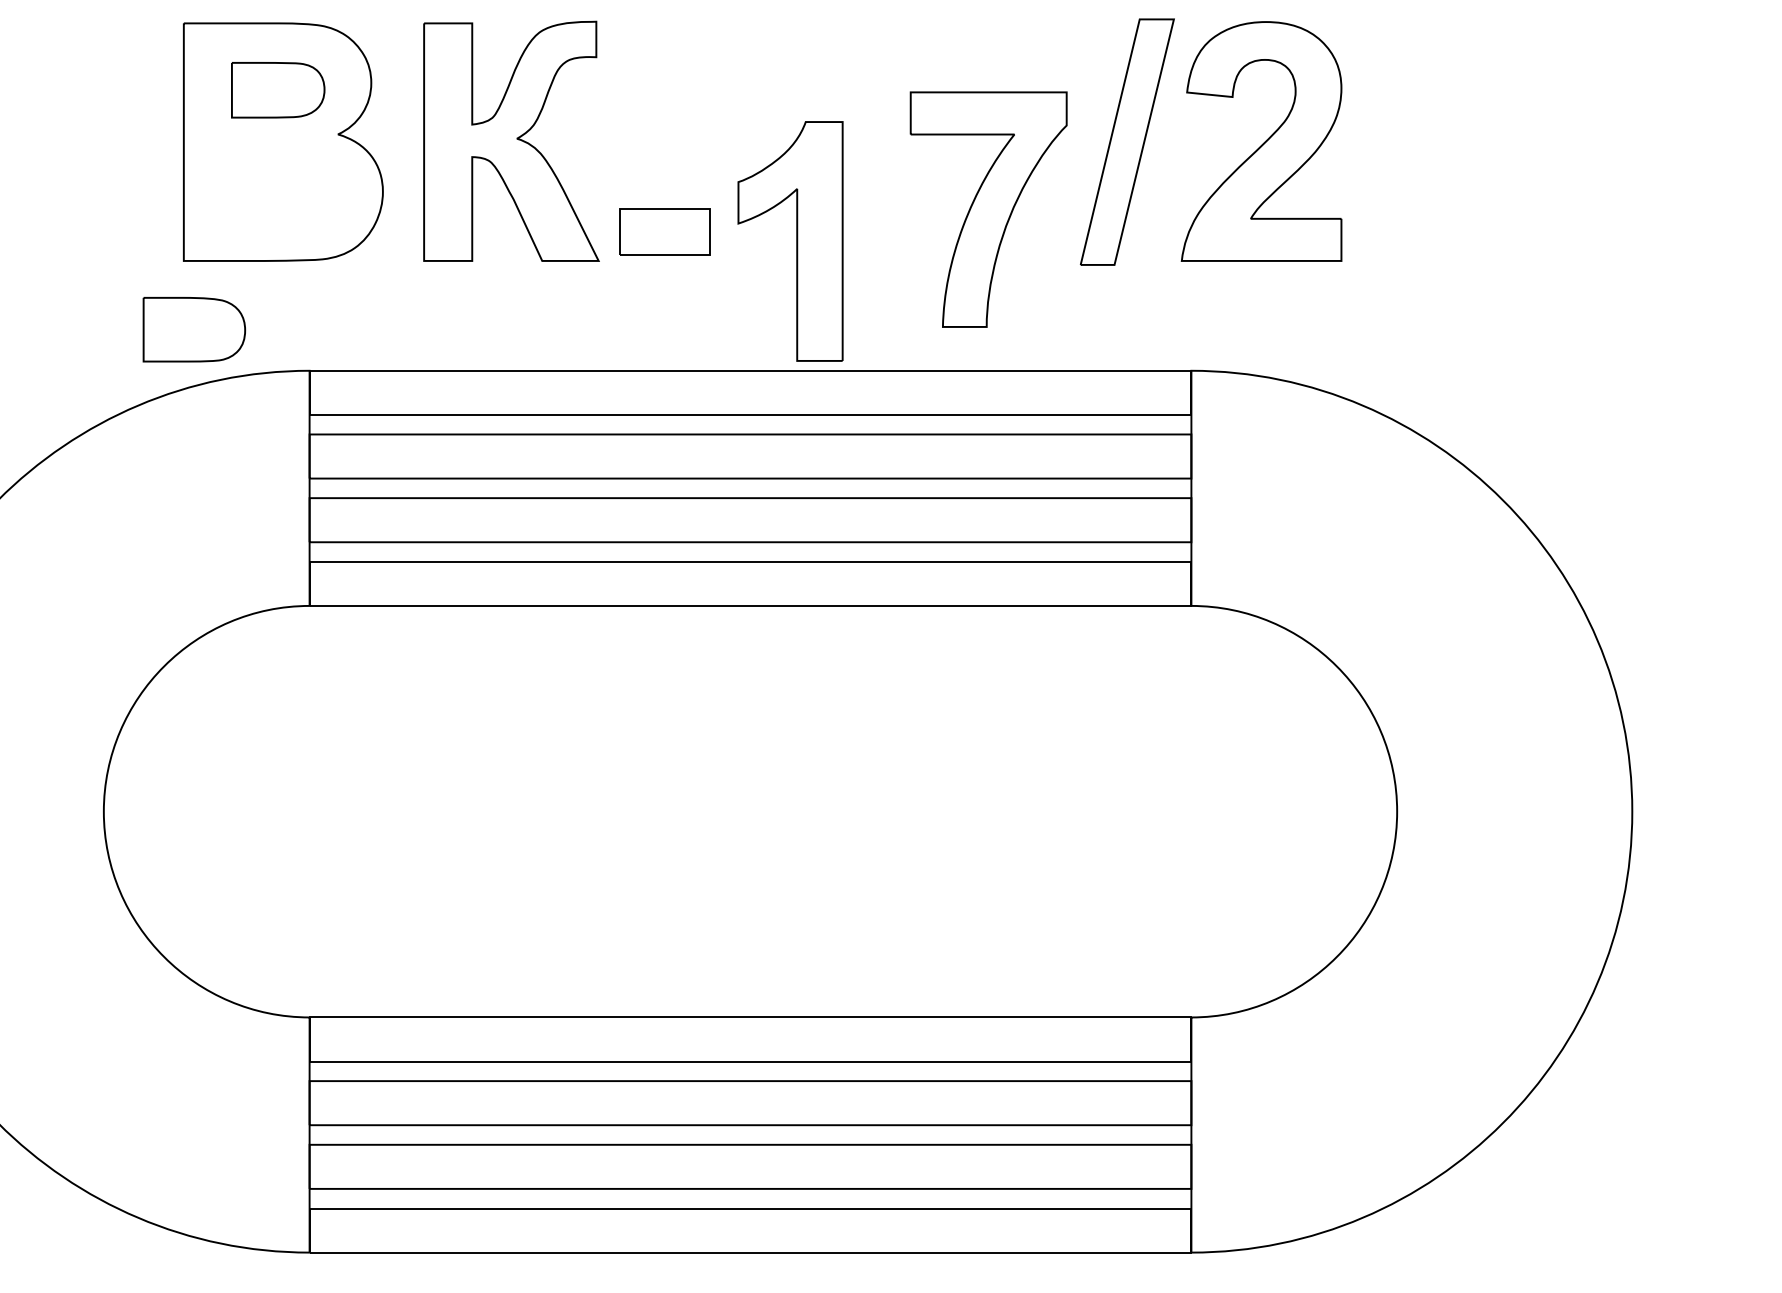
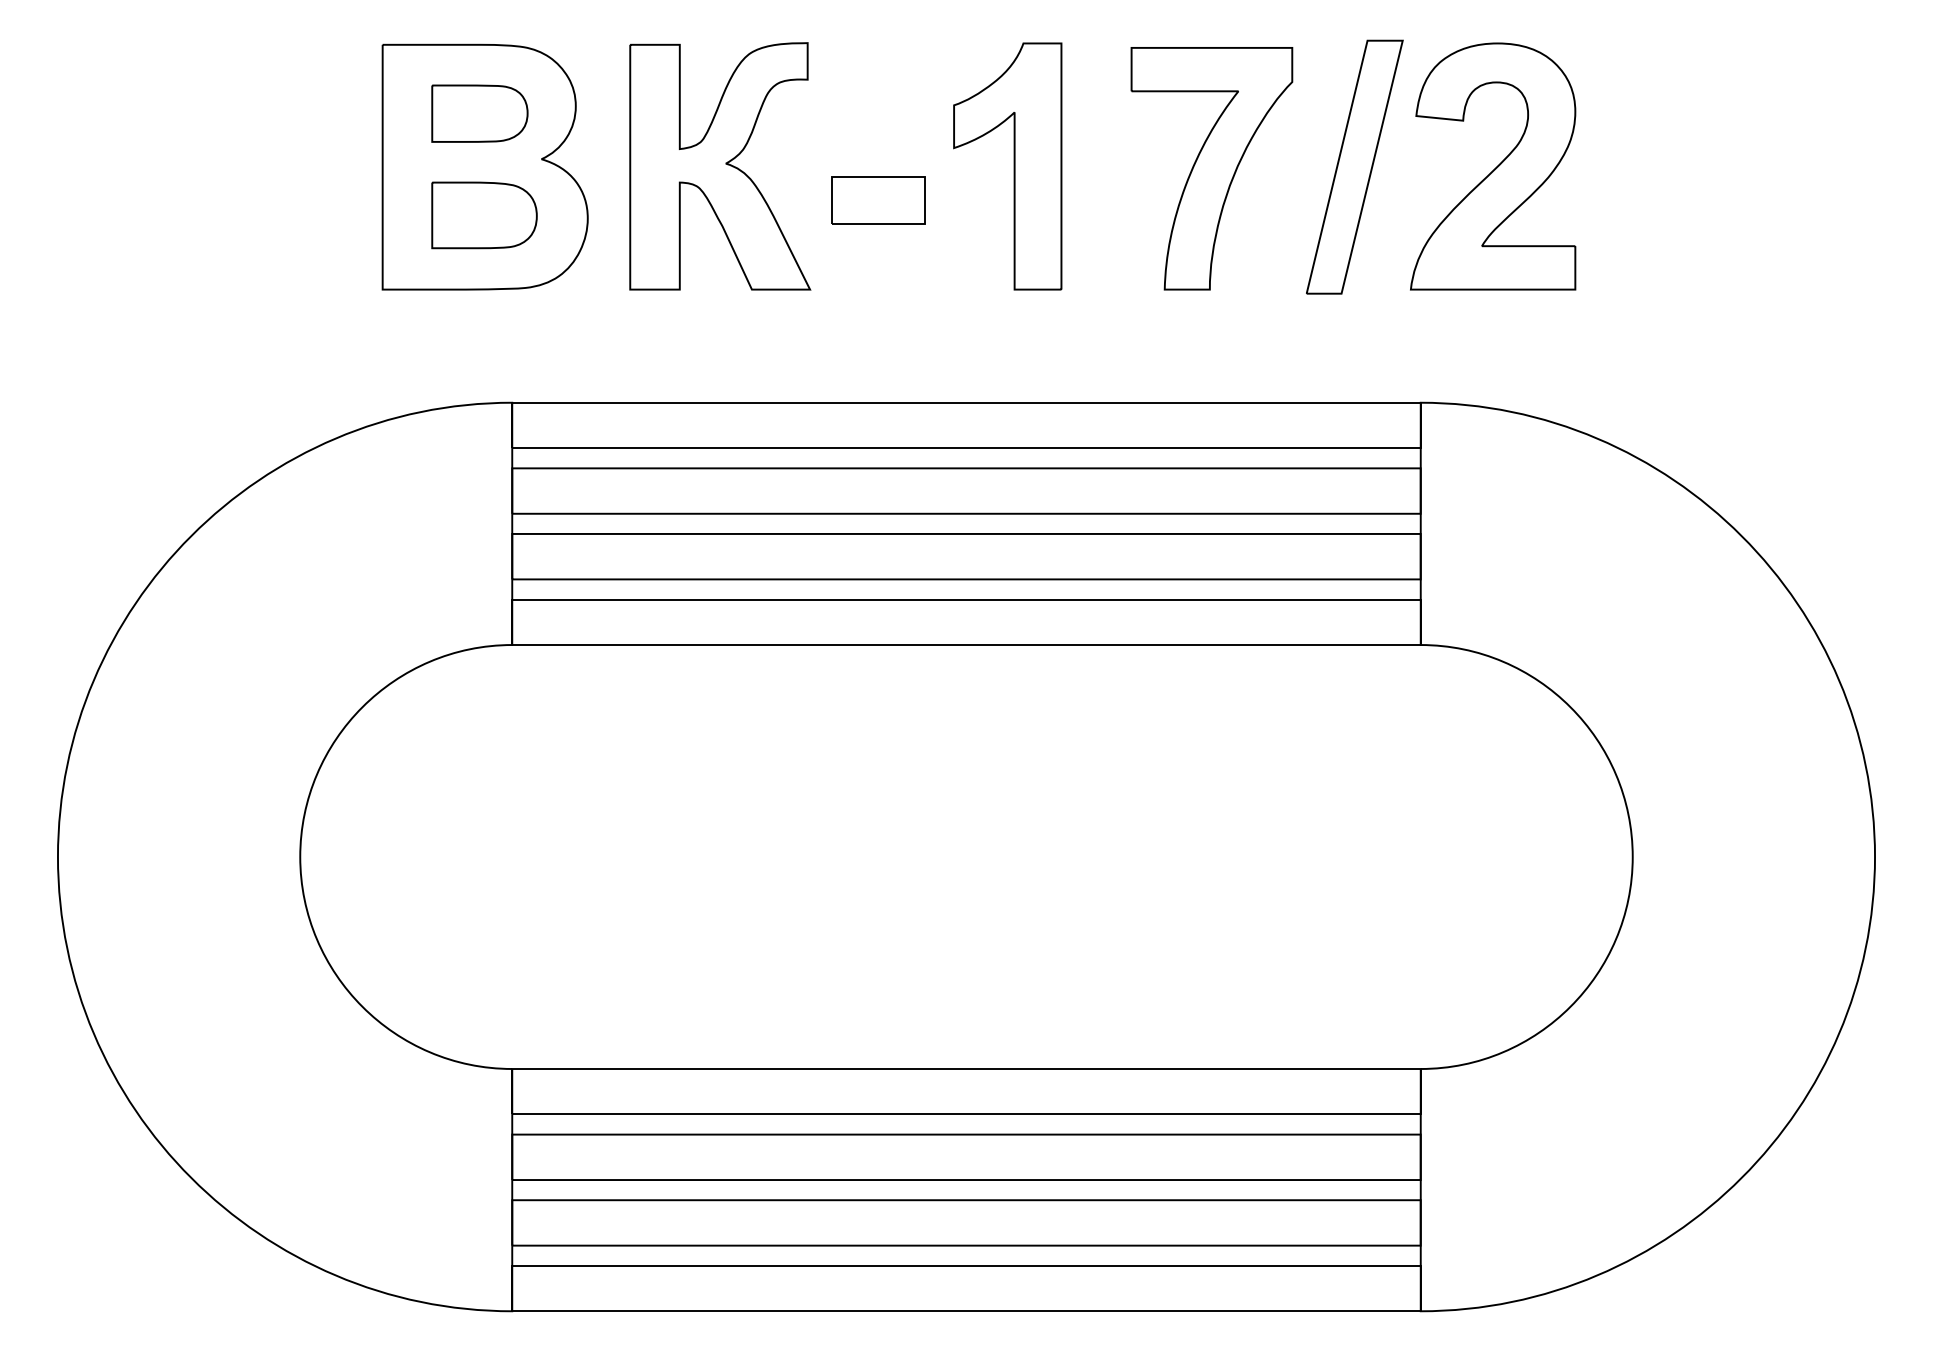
part: (988, 209) -> (1211, 168), moved
part: (665, 231) -> (878, 200), moved
part: (790, 241) -> (1007, 166), moved
part: (194, 329) -> (484, 215), moved

